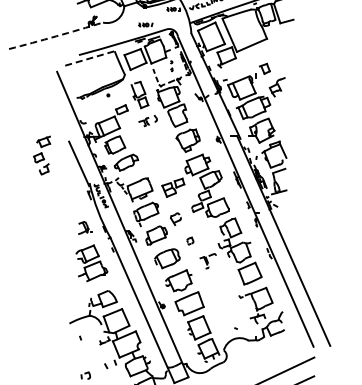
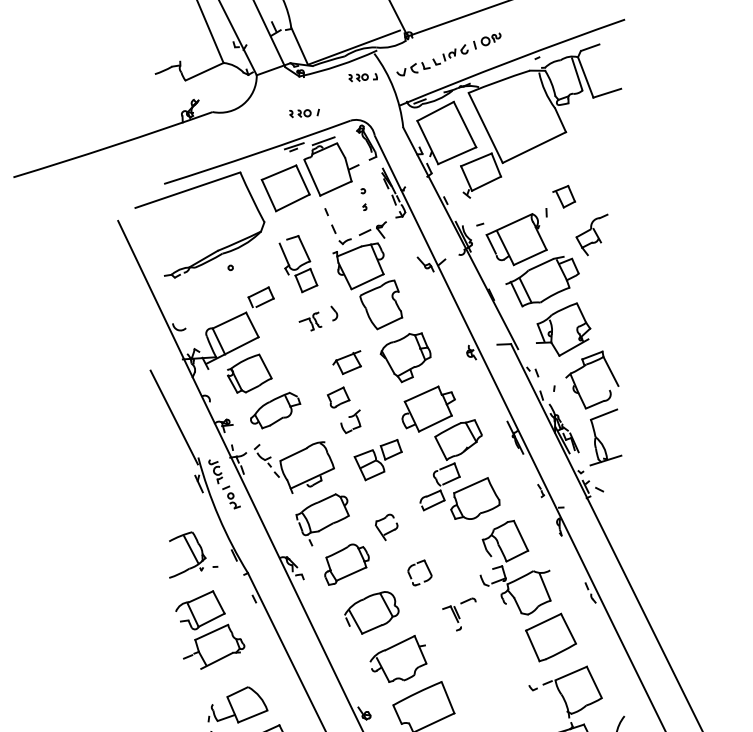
arc: (56, 36) -> (114, 146), dashed -> solid
line: (89, 58) -> (186, 190), dashed -> solid
part: (42, 155) -> (345, 392), moved
part: (84, 227) -> (191, 553), size x1.67
part: (190, 240) -> (419, 571), size x1.67

